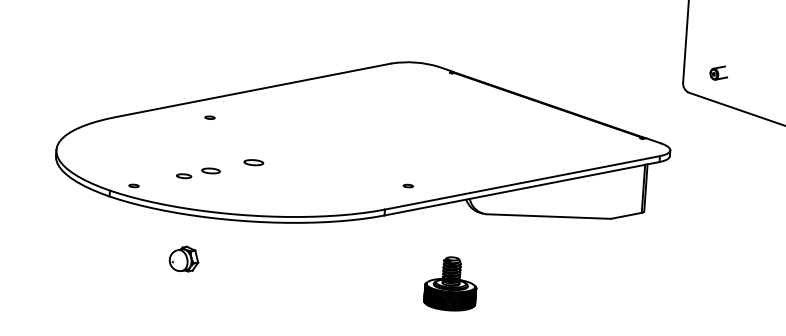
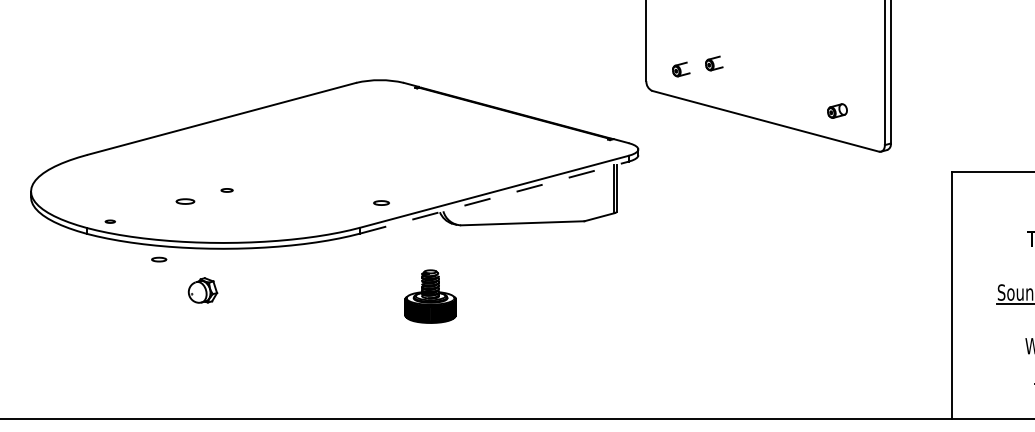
part: (752, 69) -> (714, 63), added
part: (209, 117) -> (180, 148), removed
part: (253, 162) -> (226, 190), size x0.6
part: (184, 176) -> (159, 259), moved
part: (408, 185) -> (381, 202), size x1.6
line: (522, 188) -> (494, 197), solid -> dashed
part: (183, 258) -> (202, 290), moved

